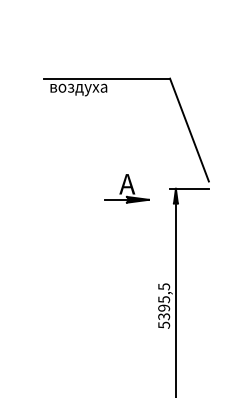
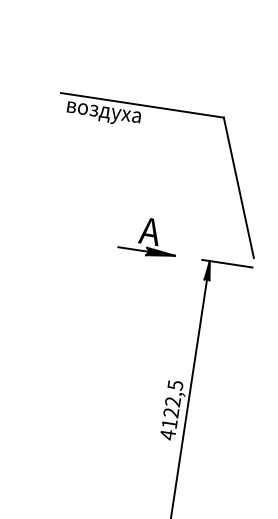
part: (126, 188) -> (148, 236), moved
text: (164, 312) -> (170, 418), 5395,5 -> 4122,5

